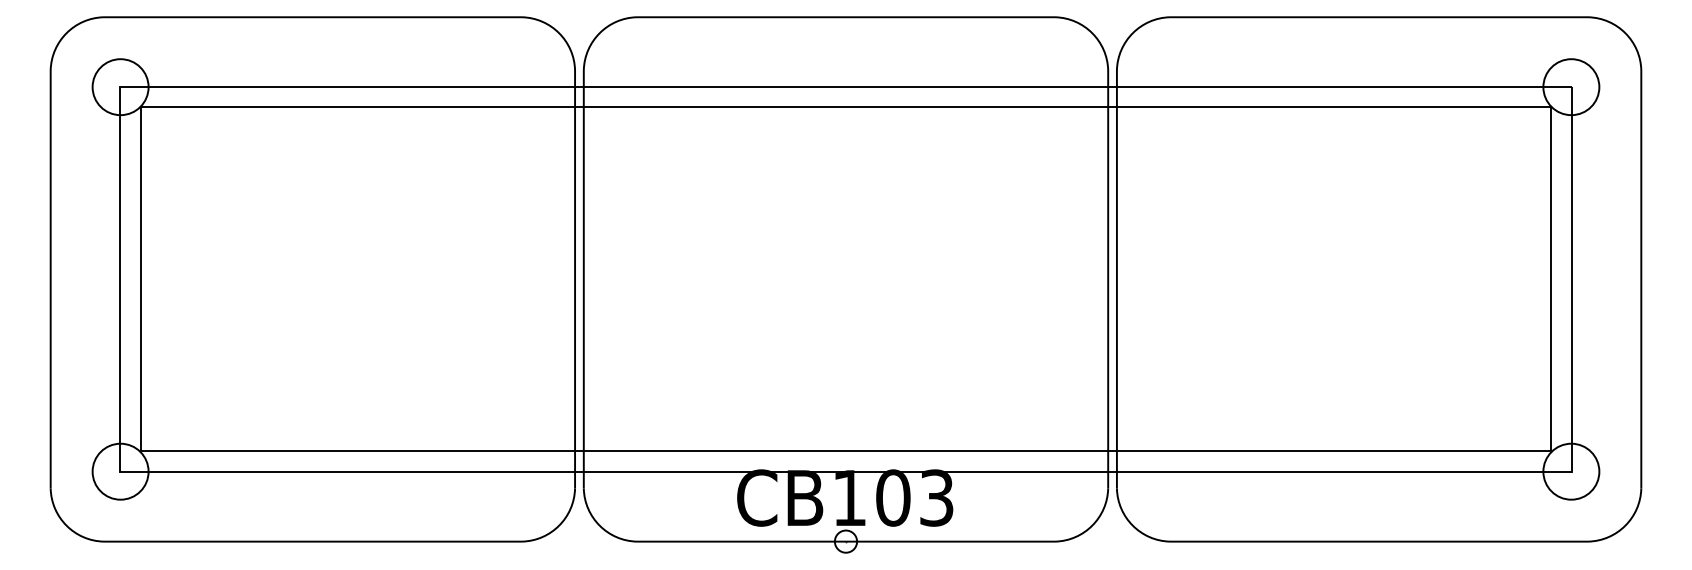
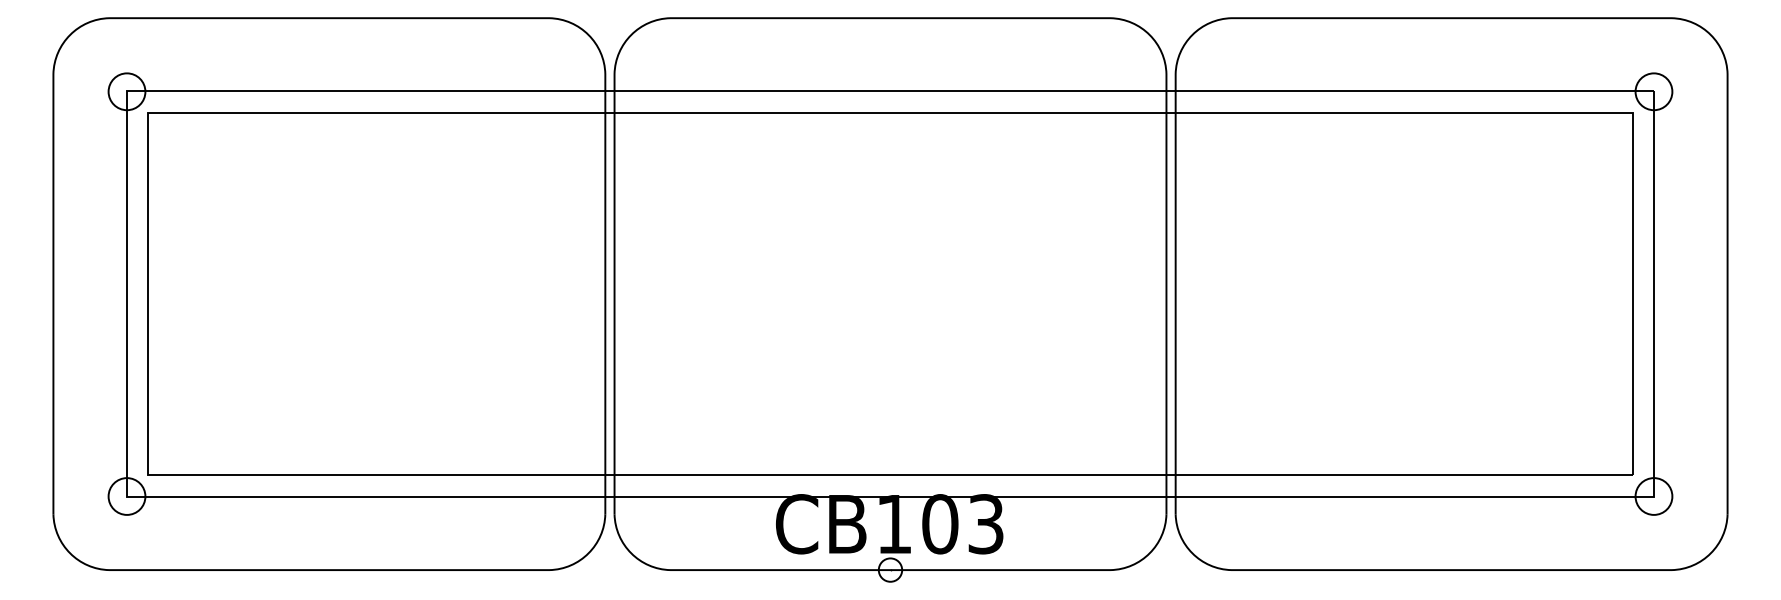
circle: (120, 86) -> (126, 91), size x0.62
circle: (1570, 86) -> (1653, 91), size x0.62
circle: (120, 471) -> (126, 496), size x0.62
circle: (1570, 471) -> (1653, 496), size x0.62

